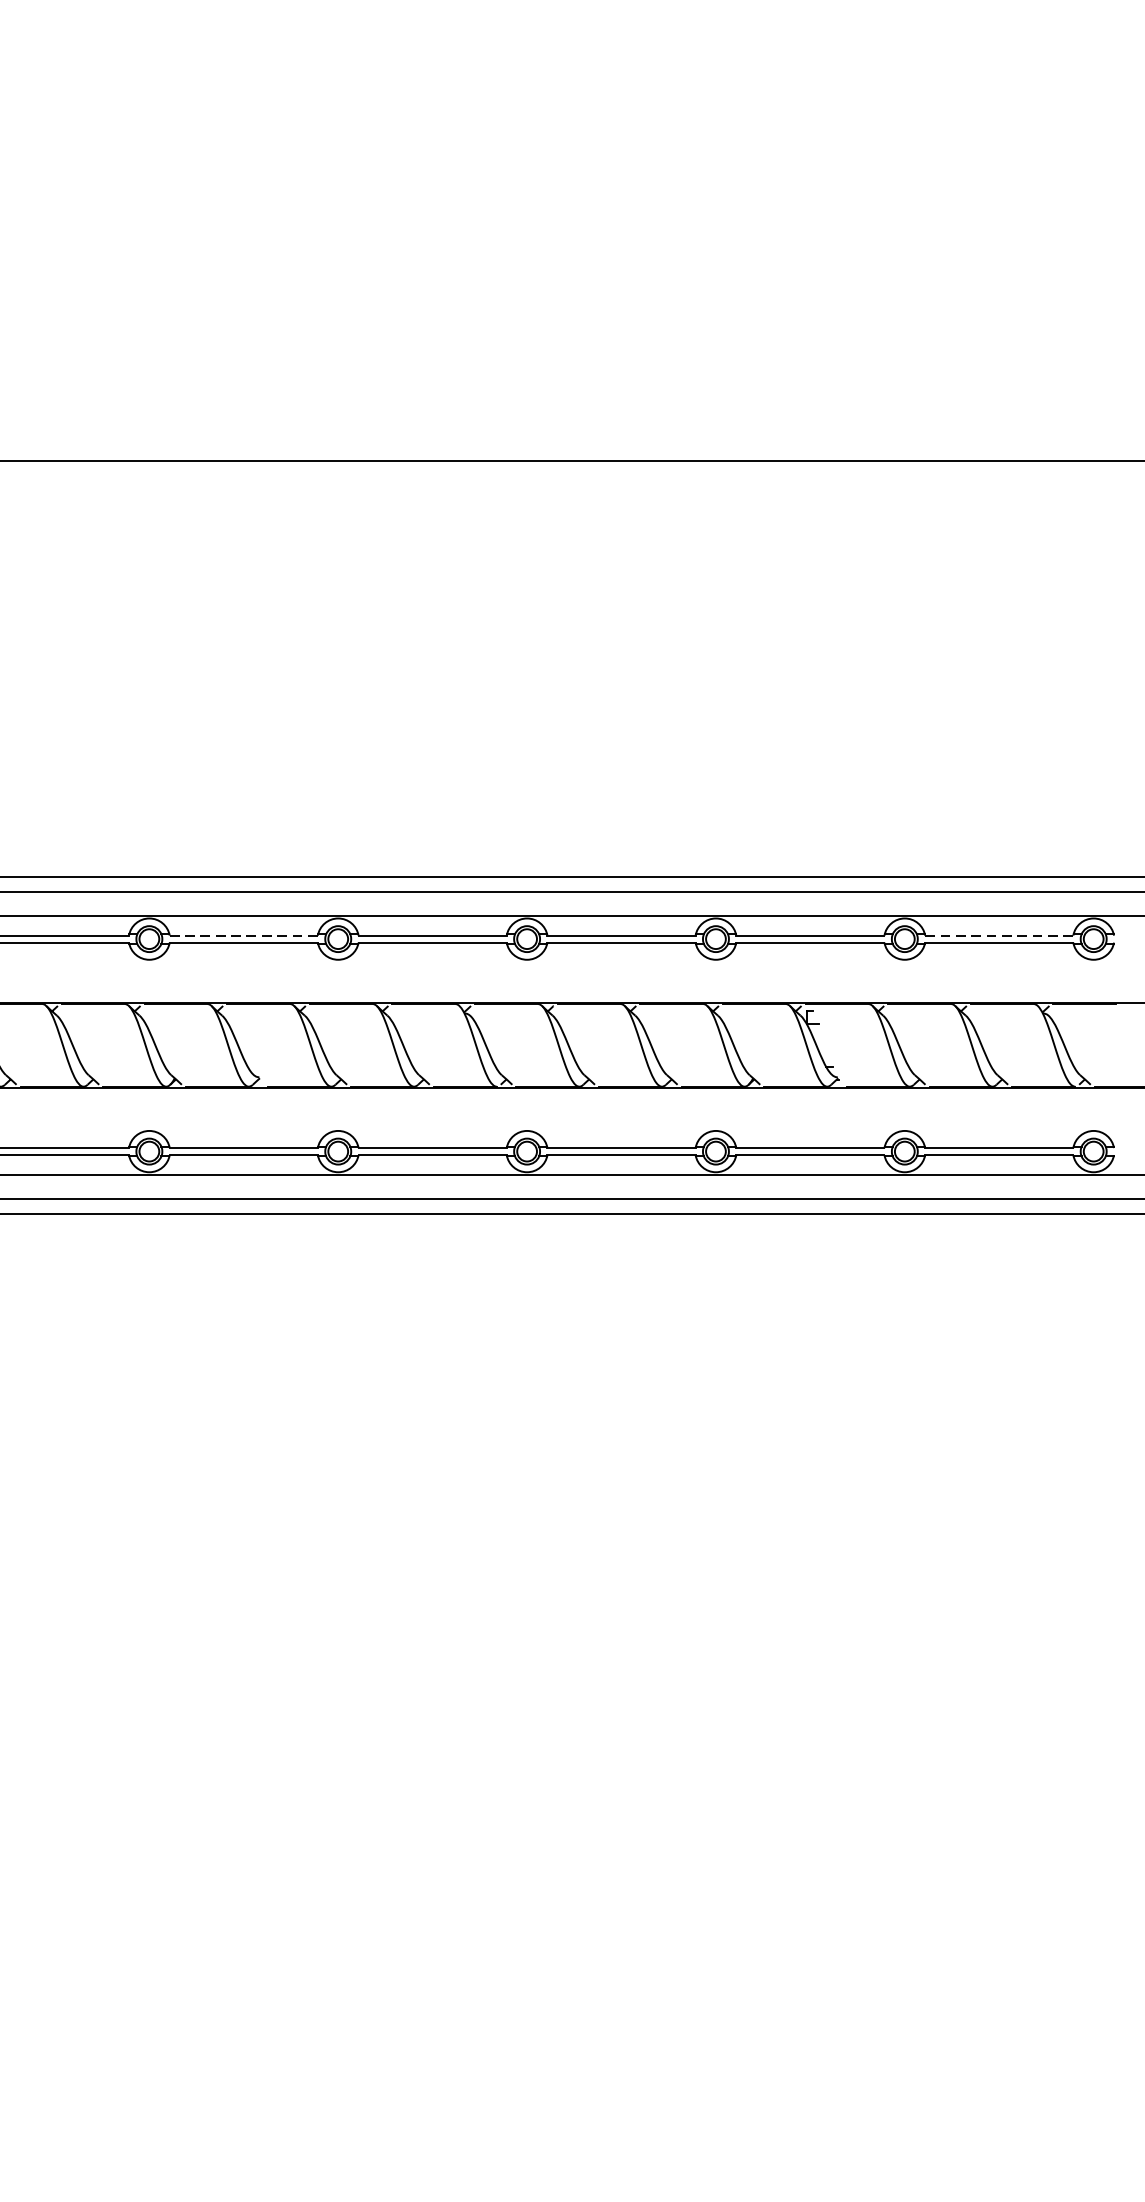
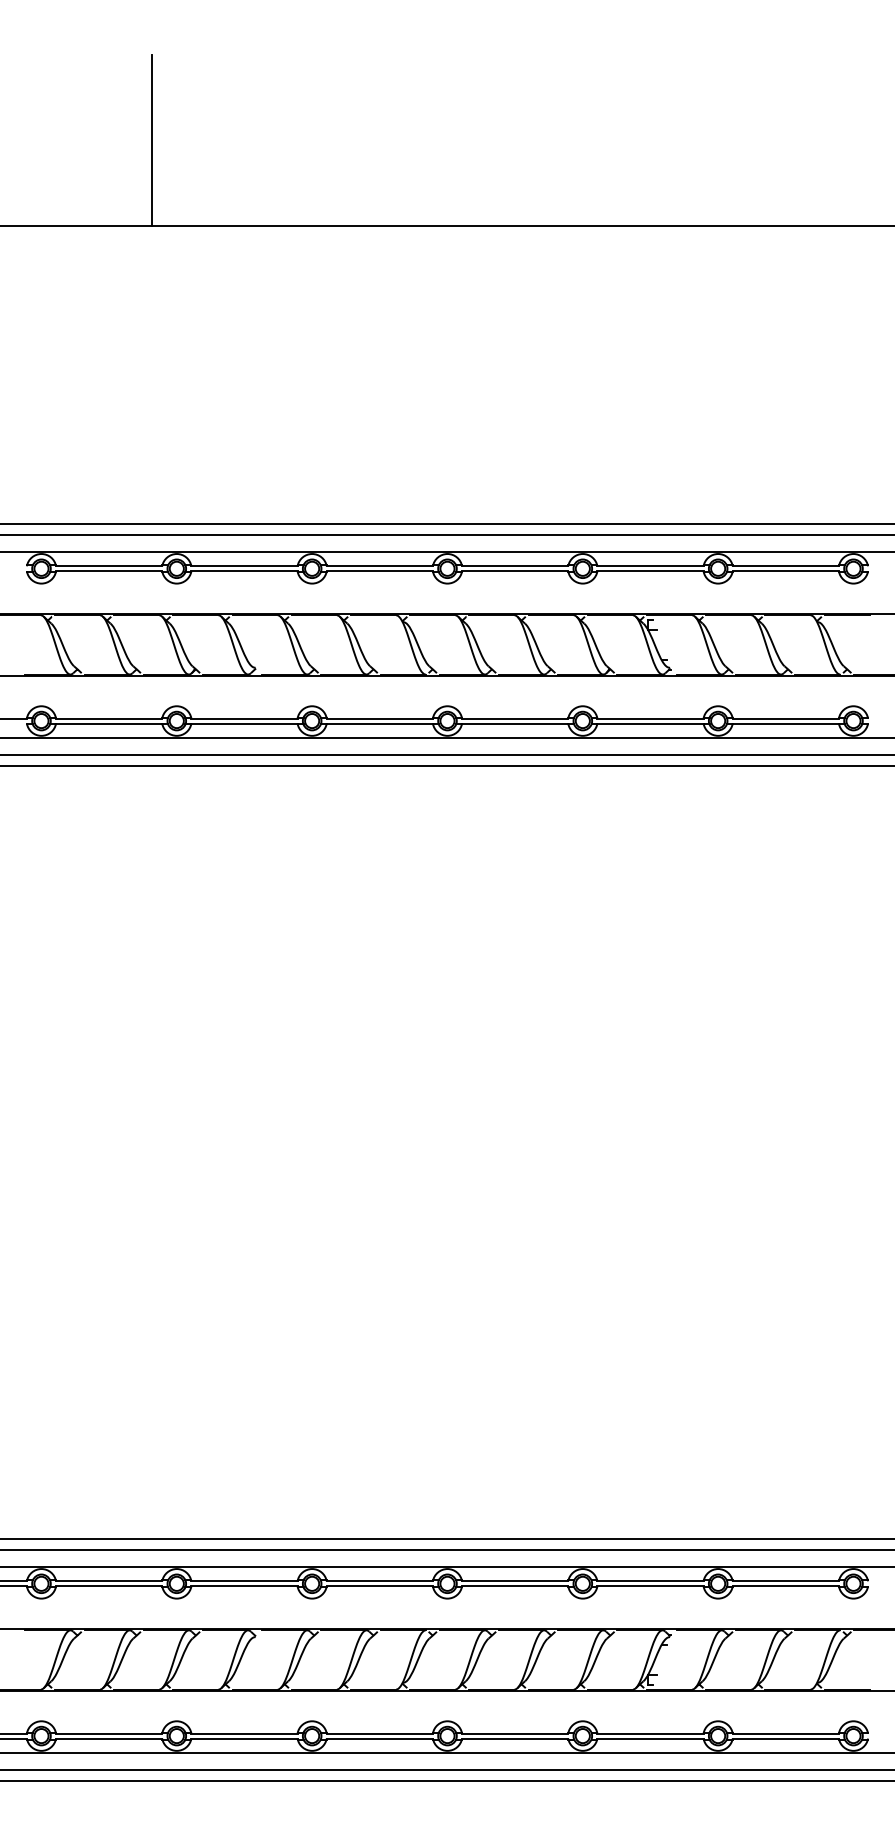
line: (115, 341) -> (152, 140), added
line: (243, 935) -> (244, 566), dashed -> solid
line: (1000, 935) -> (786, 566), dashed -> solid

